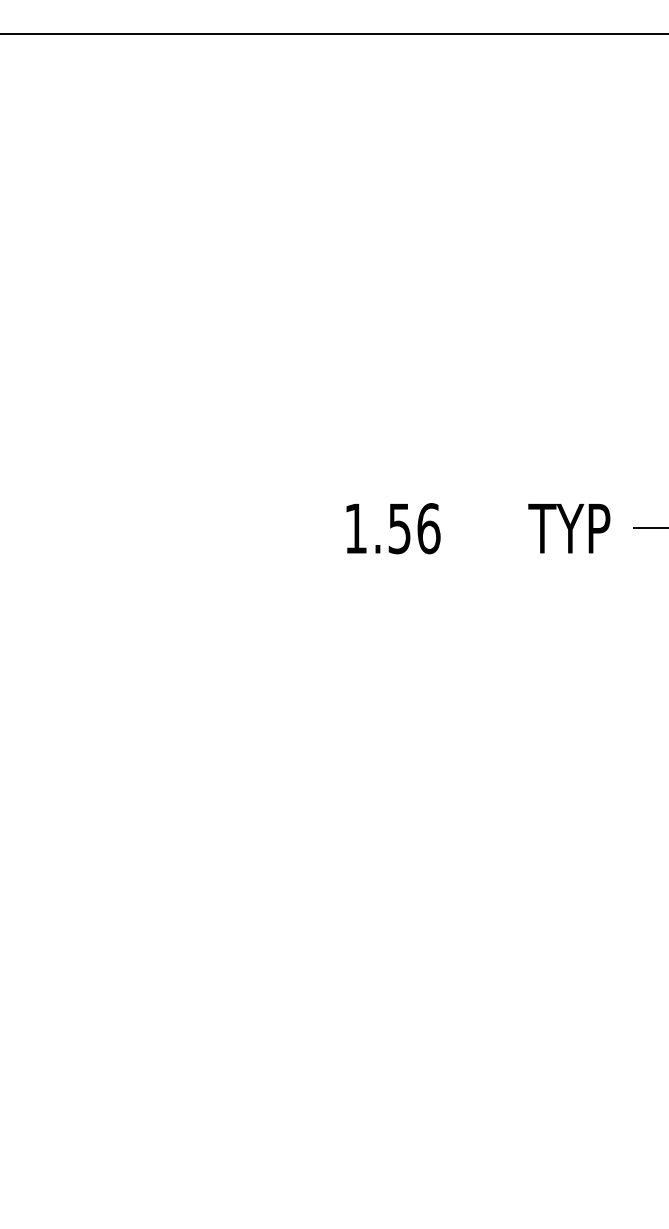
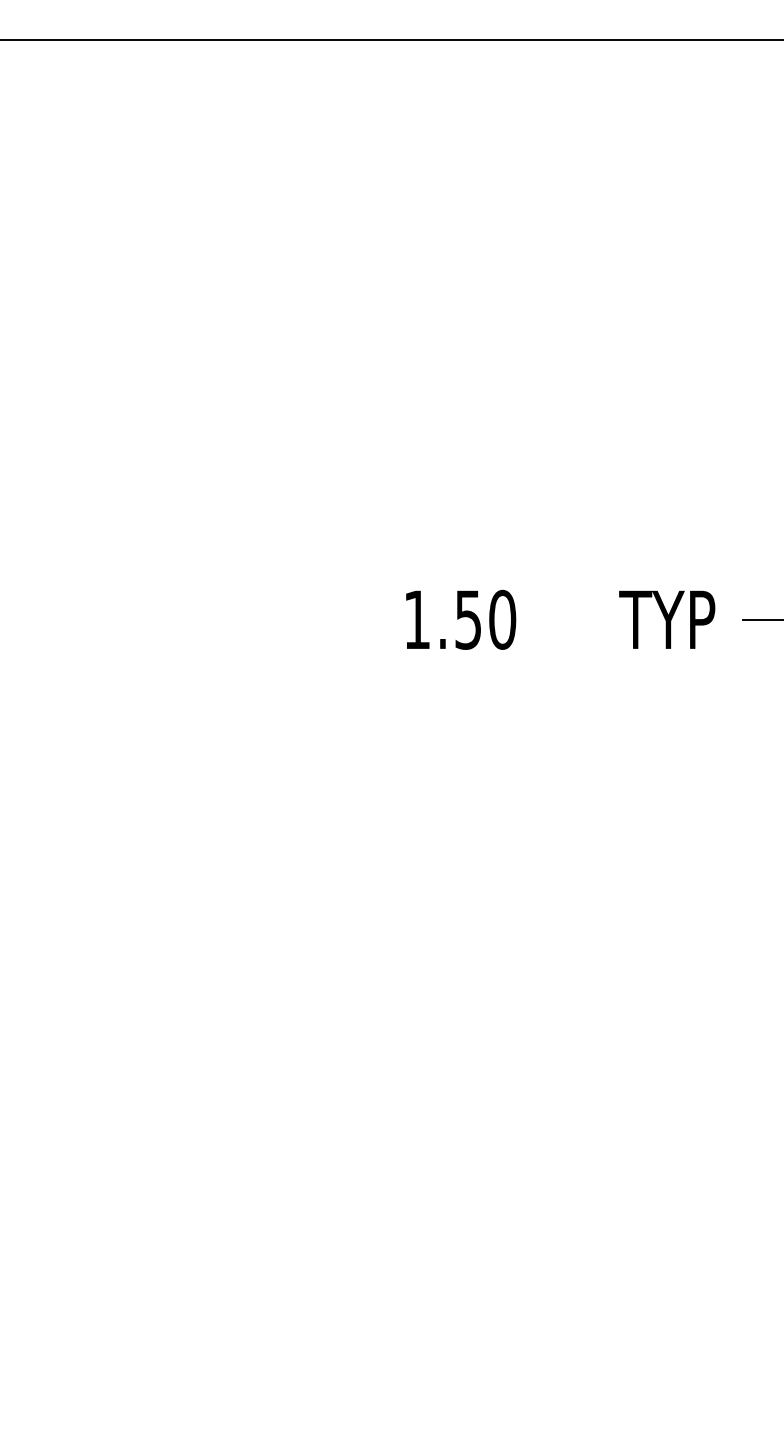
text: (428, 528) -> (502, 619), 1.56 -> 1.50

